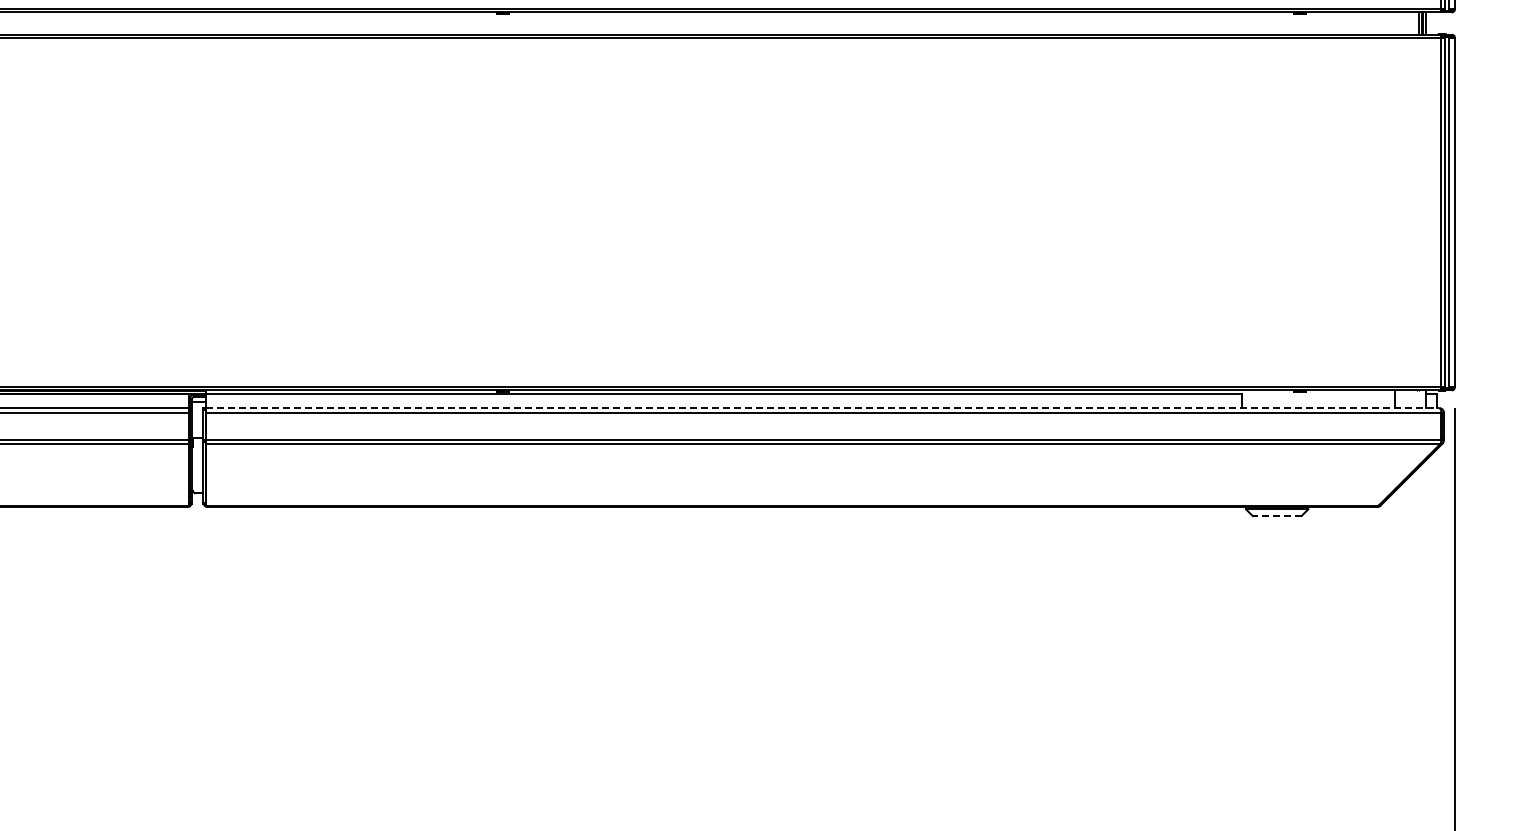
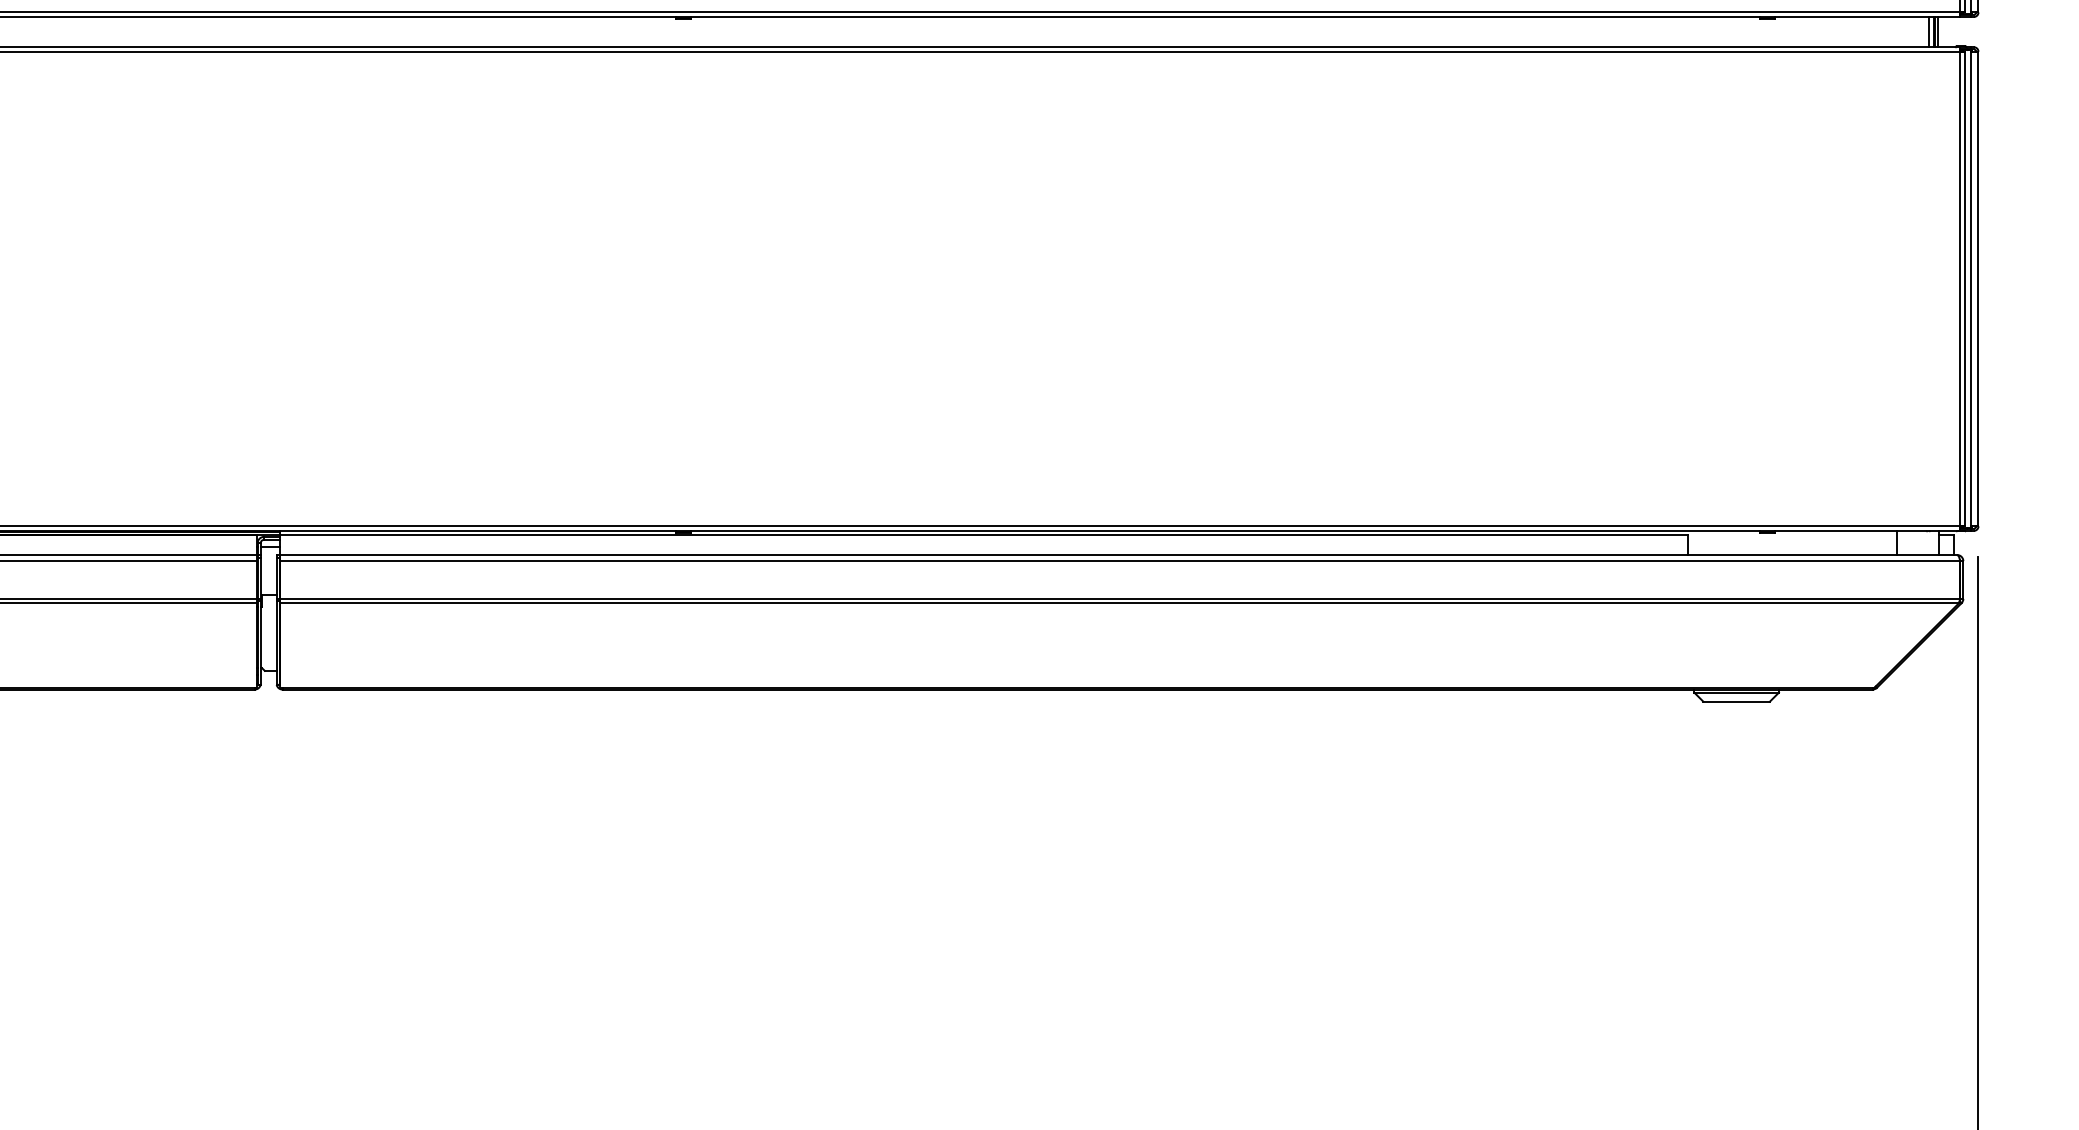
line: (822, 408) -> (1118, 555), dashed -> solid
line: (1276, 516) -> (1735, 702), dashed -> solid

